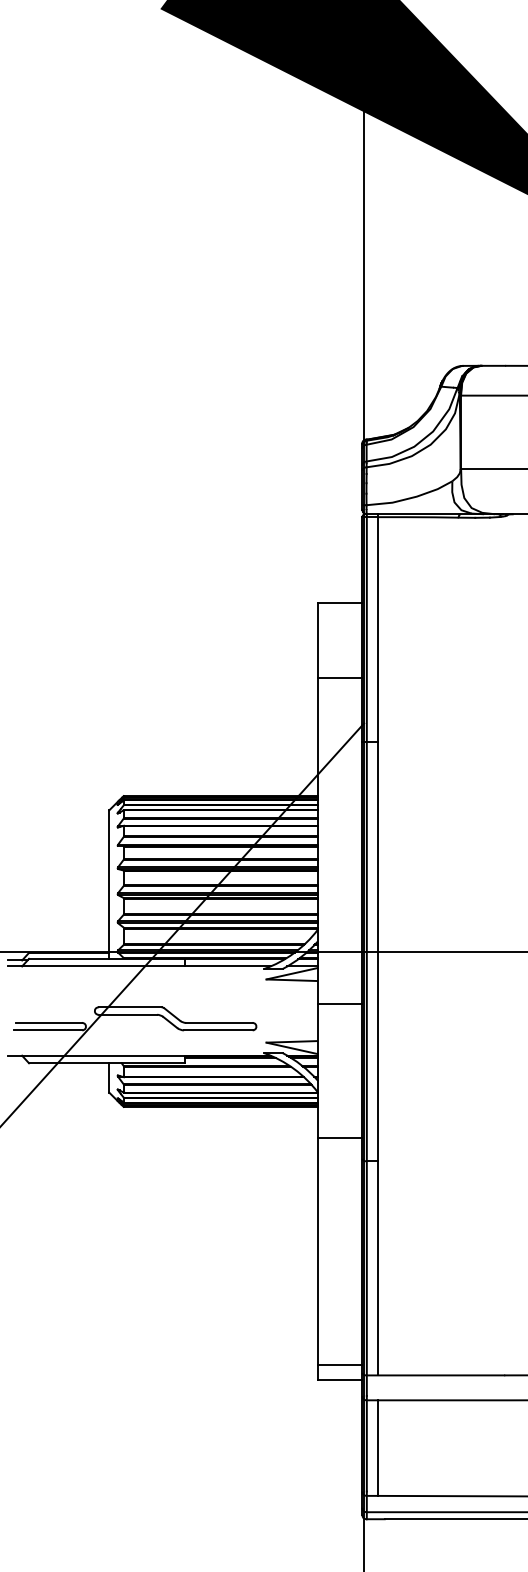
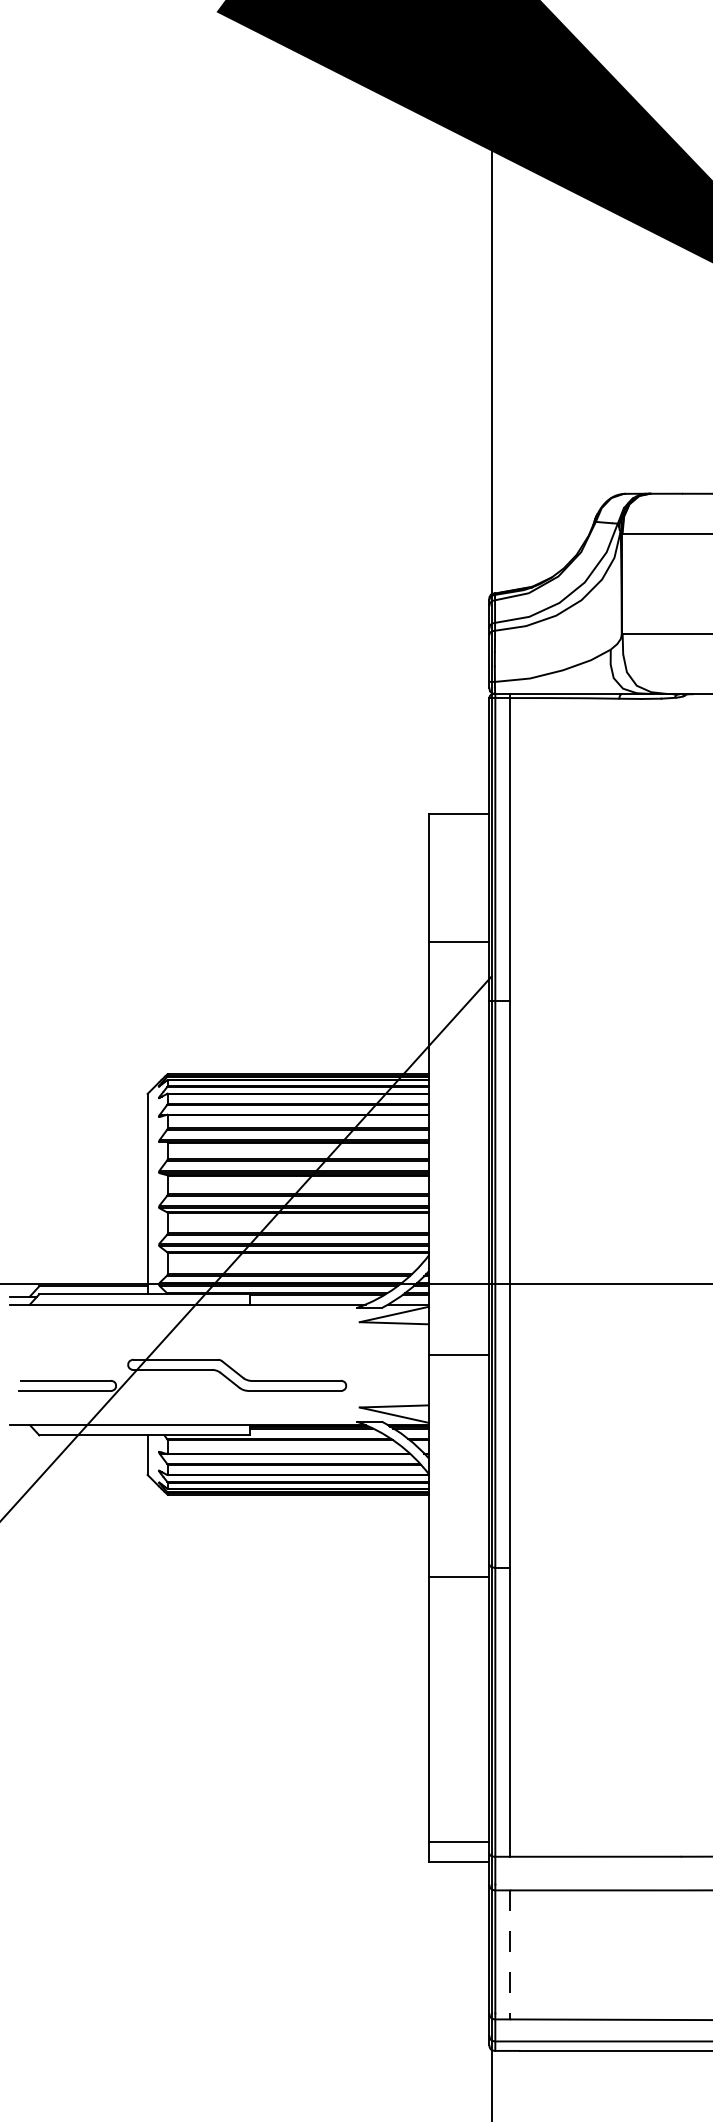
line: (340, 677) -> (459, 941), moved
line: (340, 1137) -> (459, 1576), moved
line: (378, 1447) -> (510, 1954), solid -> dashed

